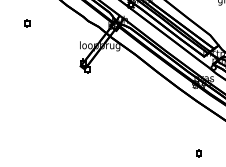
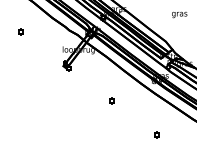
part: (141, 109) -> (111, 100), added

